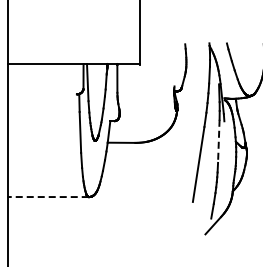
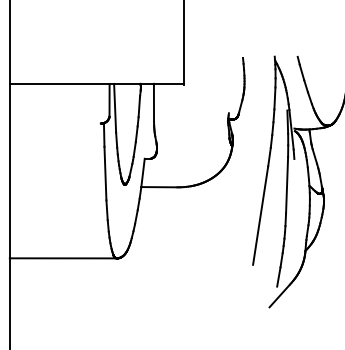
line: (218, 141) -> (286, 185), dashed -> solid
line: (48, 197) -> (63, 258), dashed -> solid

